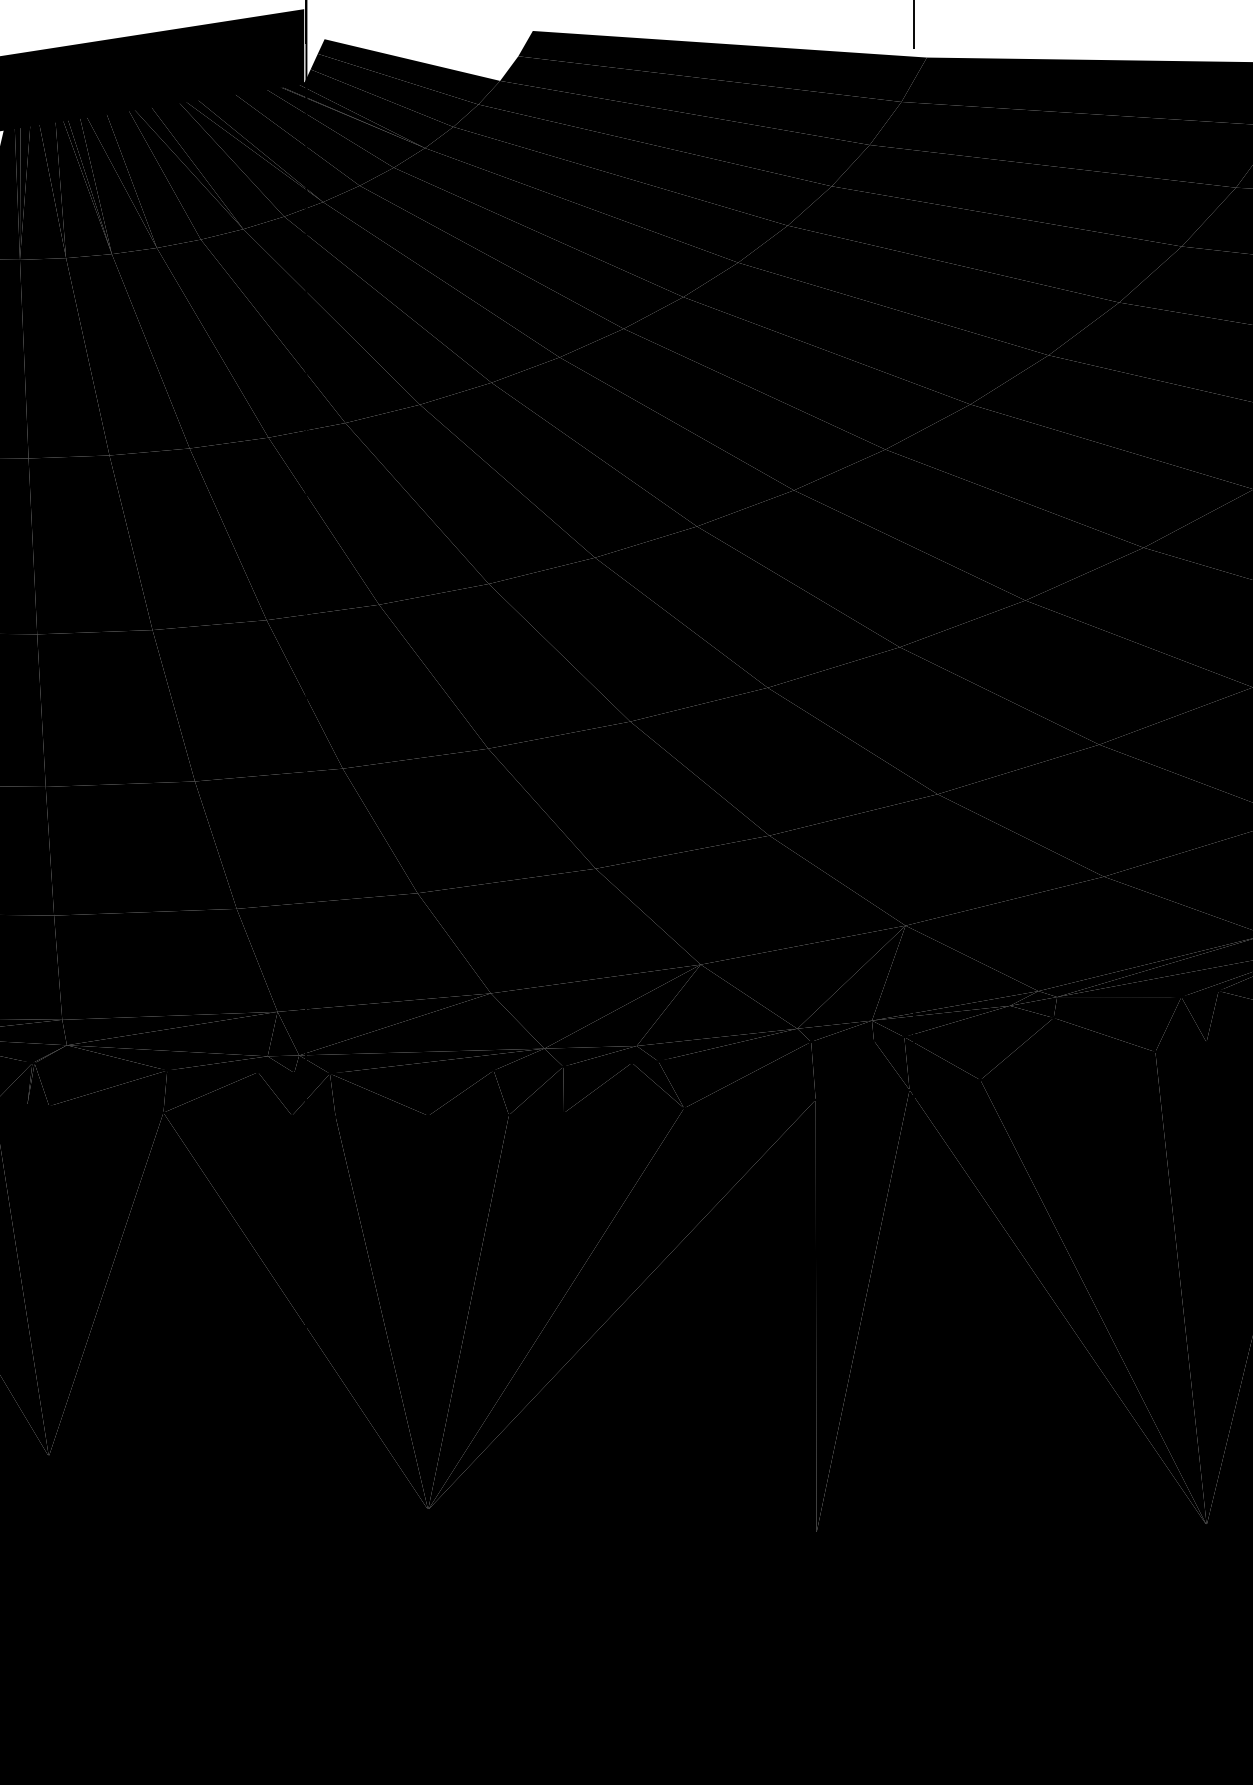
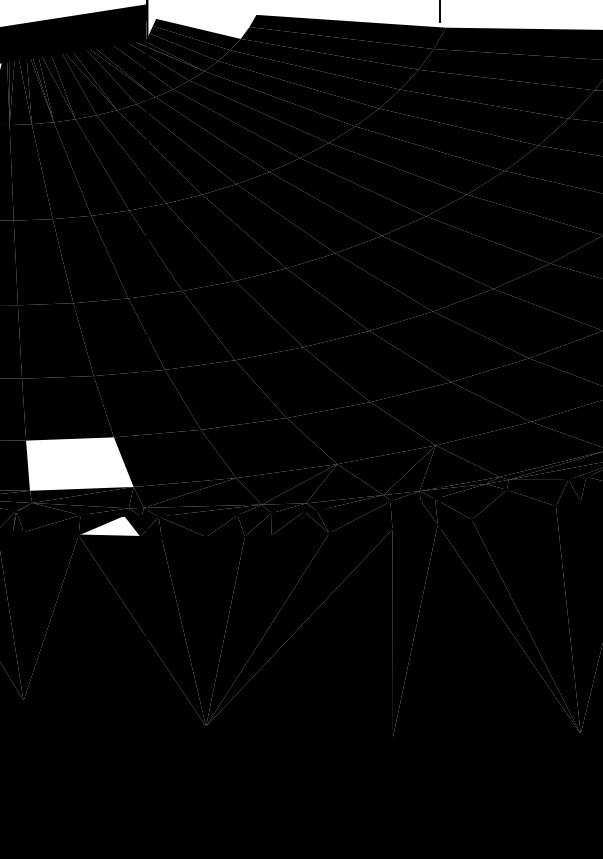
fill: (165, 963) -> (79, 463), removed
fill: (227, 1094) -> (109, 526), removed

